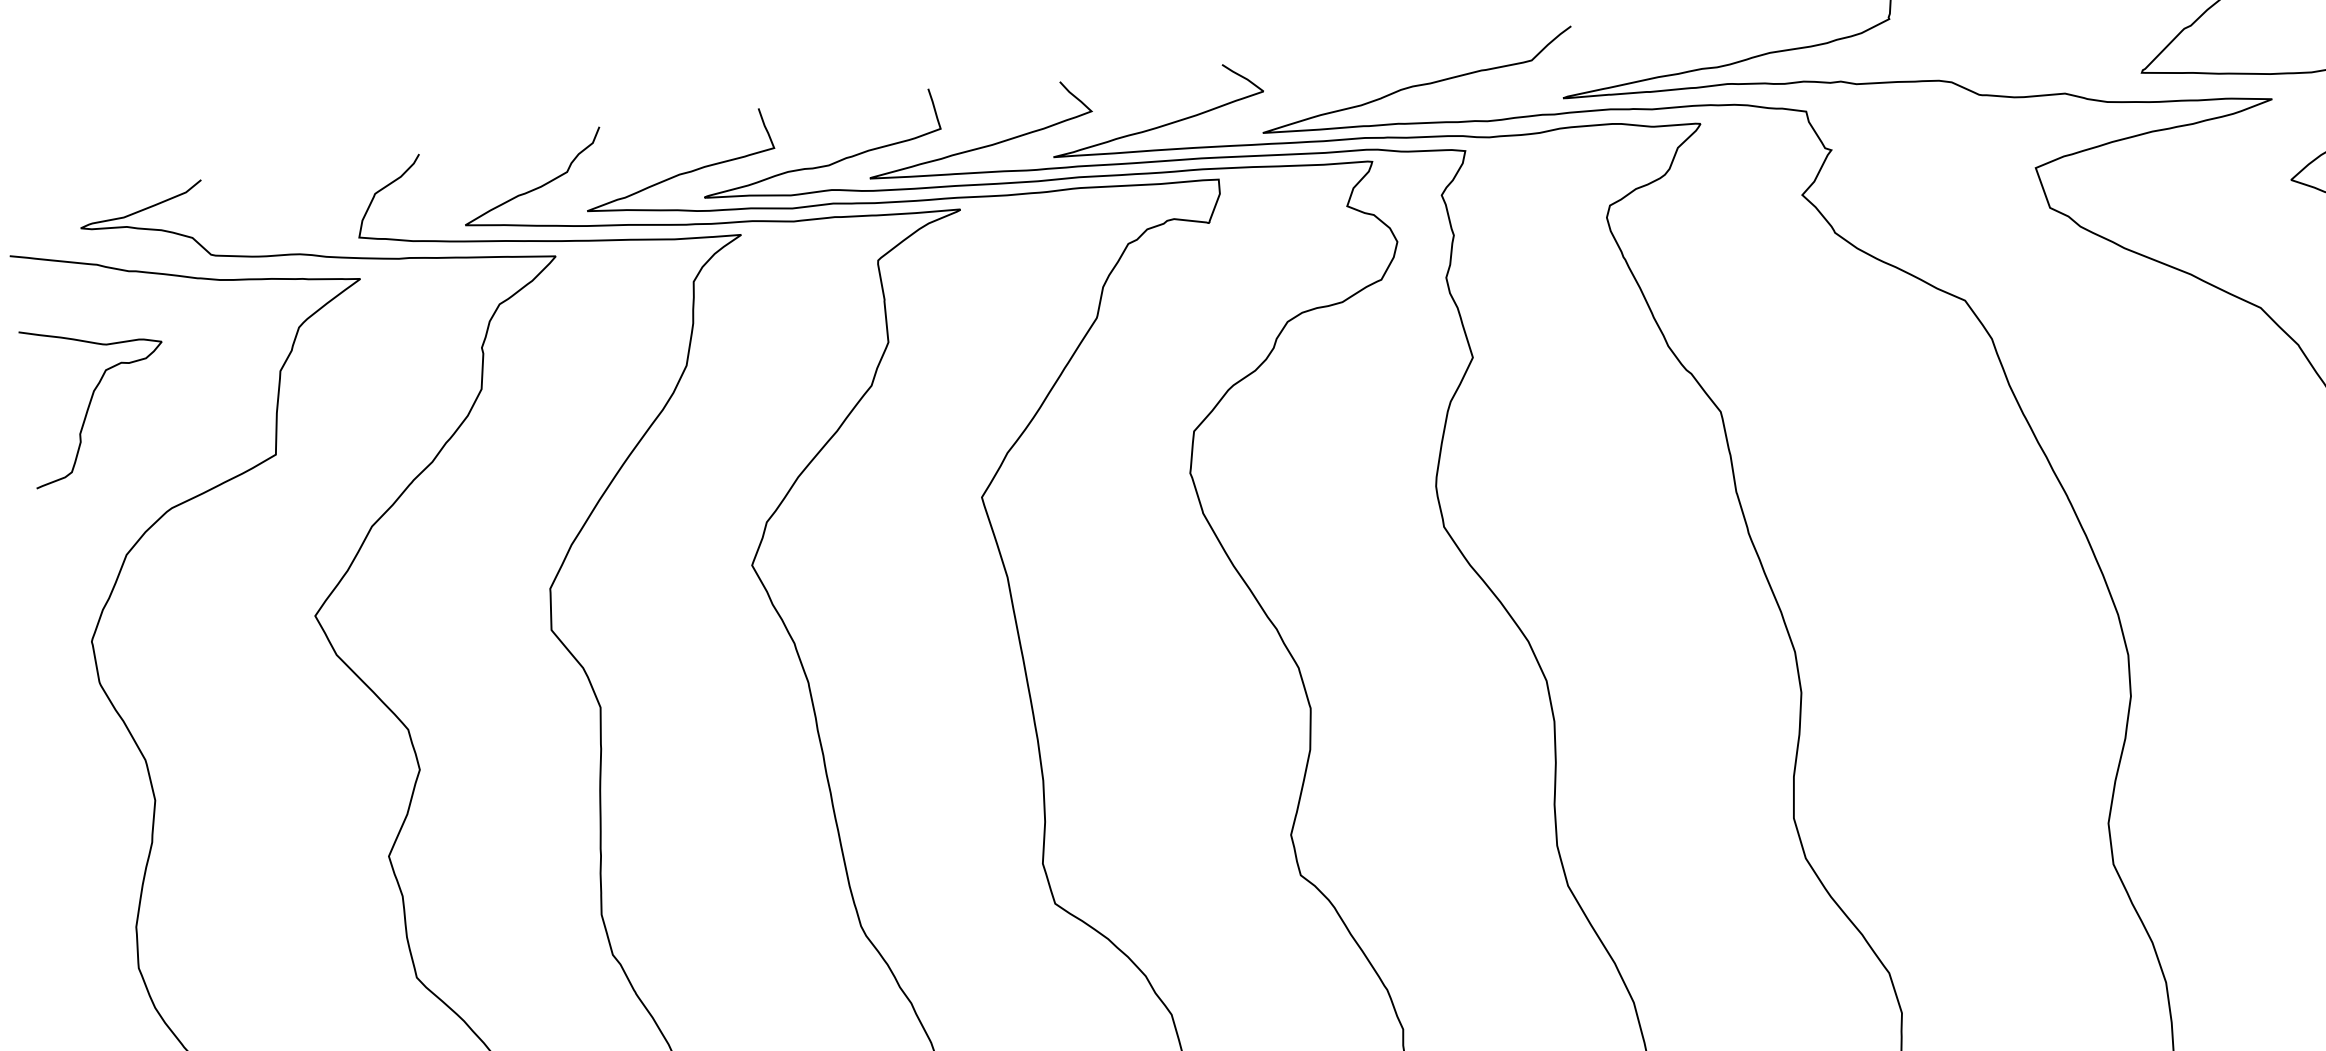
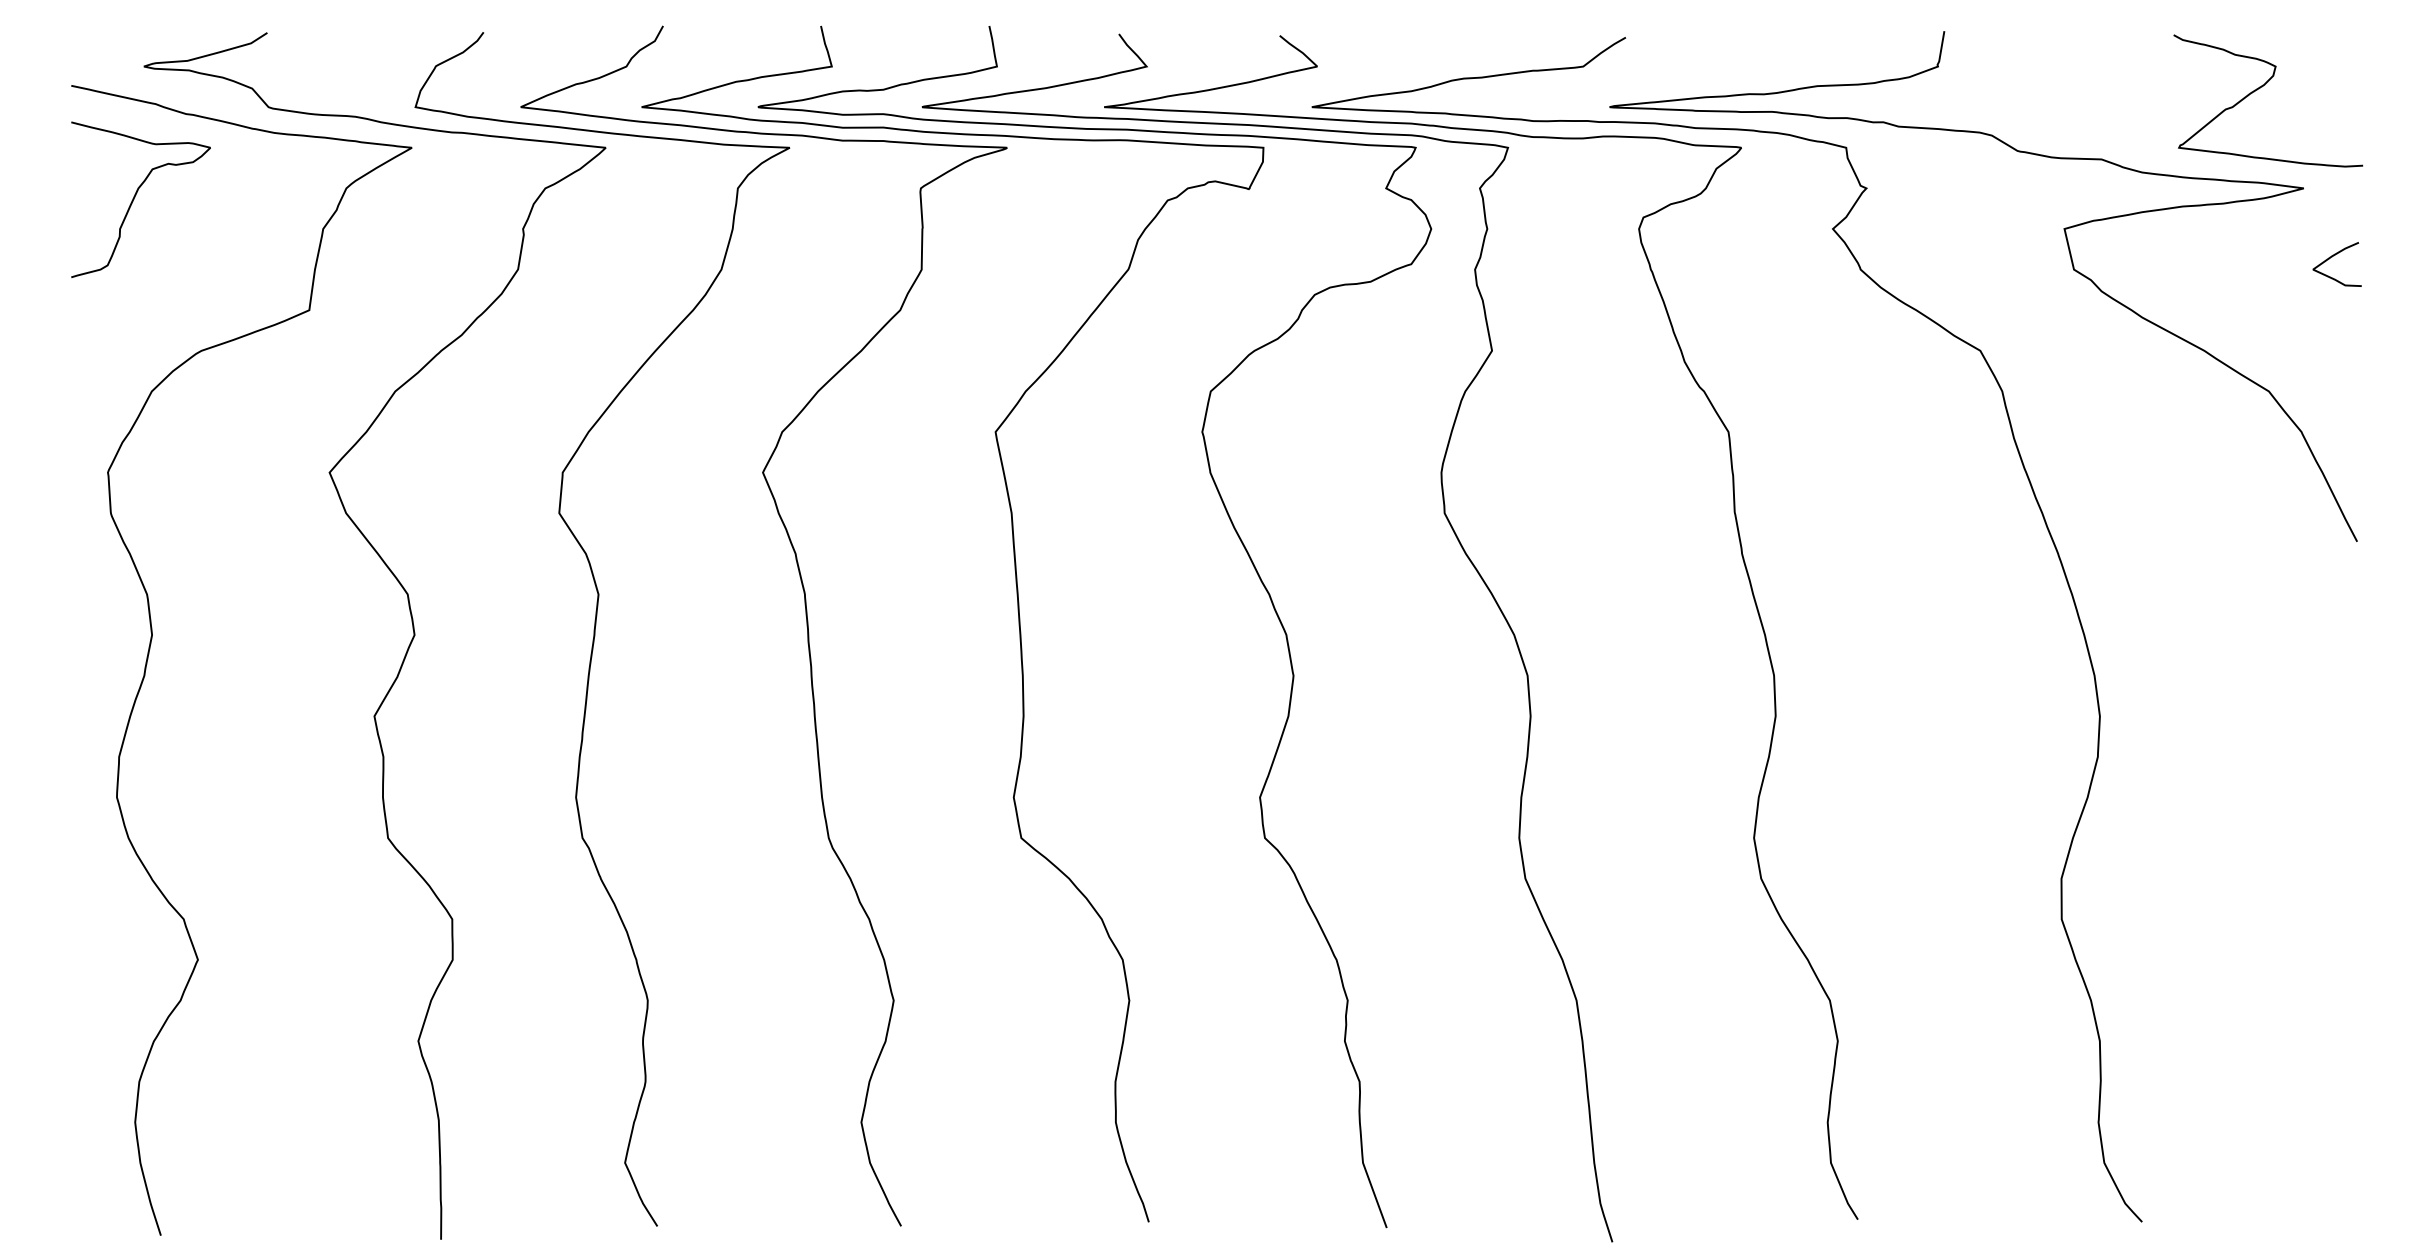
curve: (92, 400) -> (135, 197), moved

